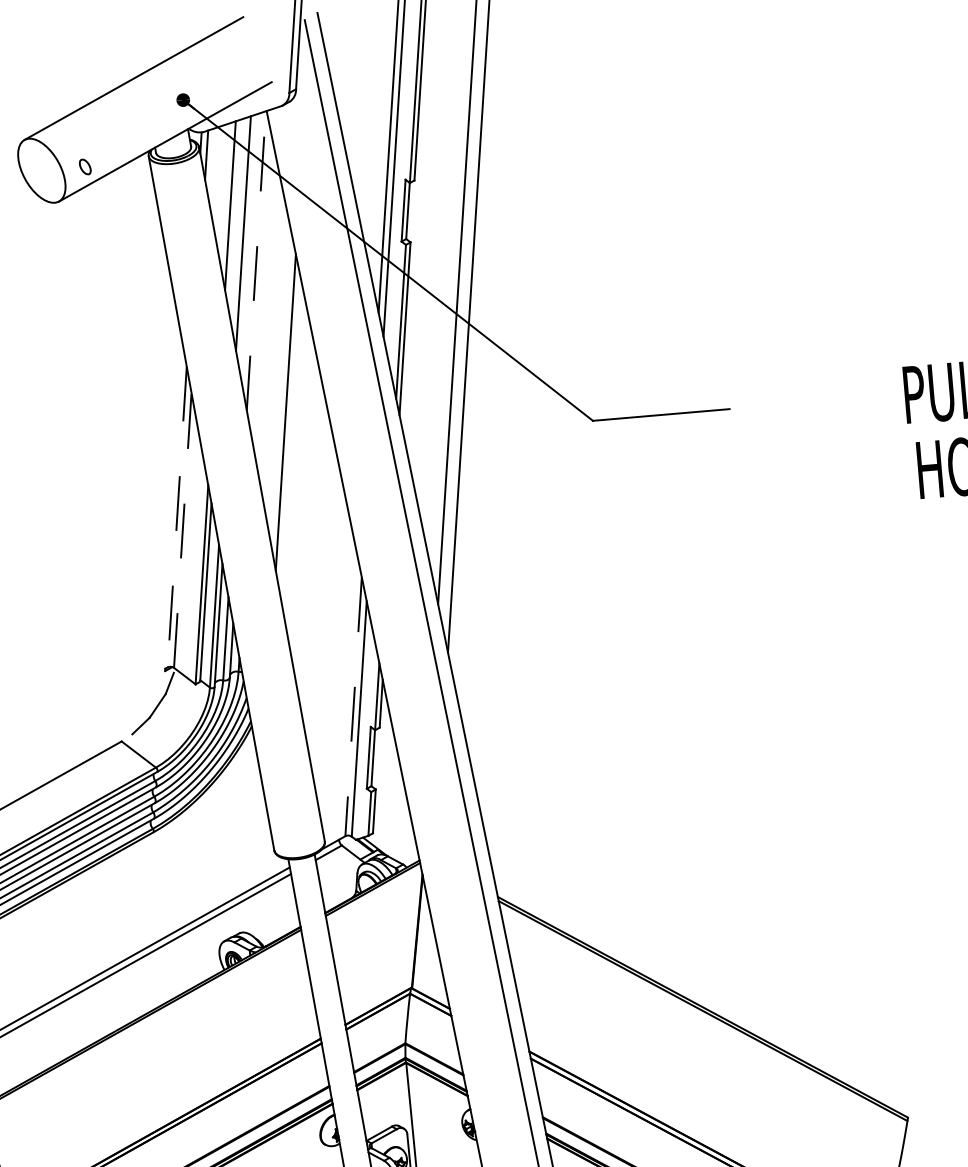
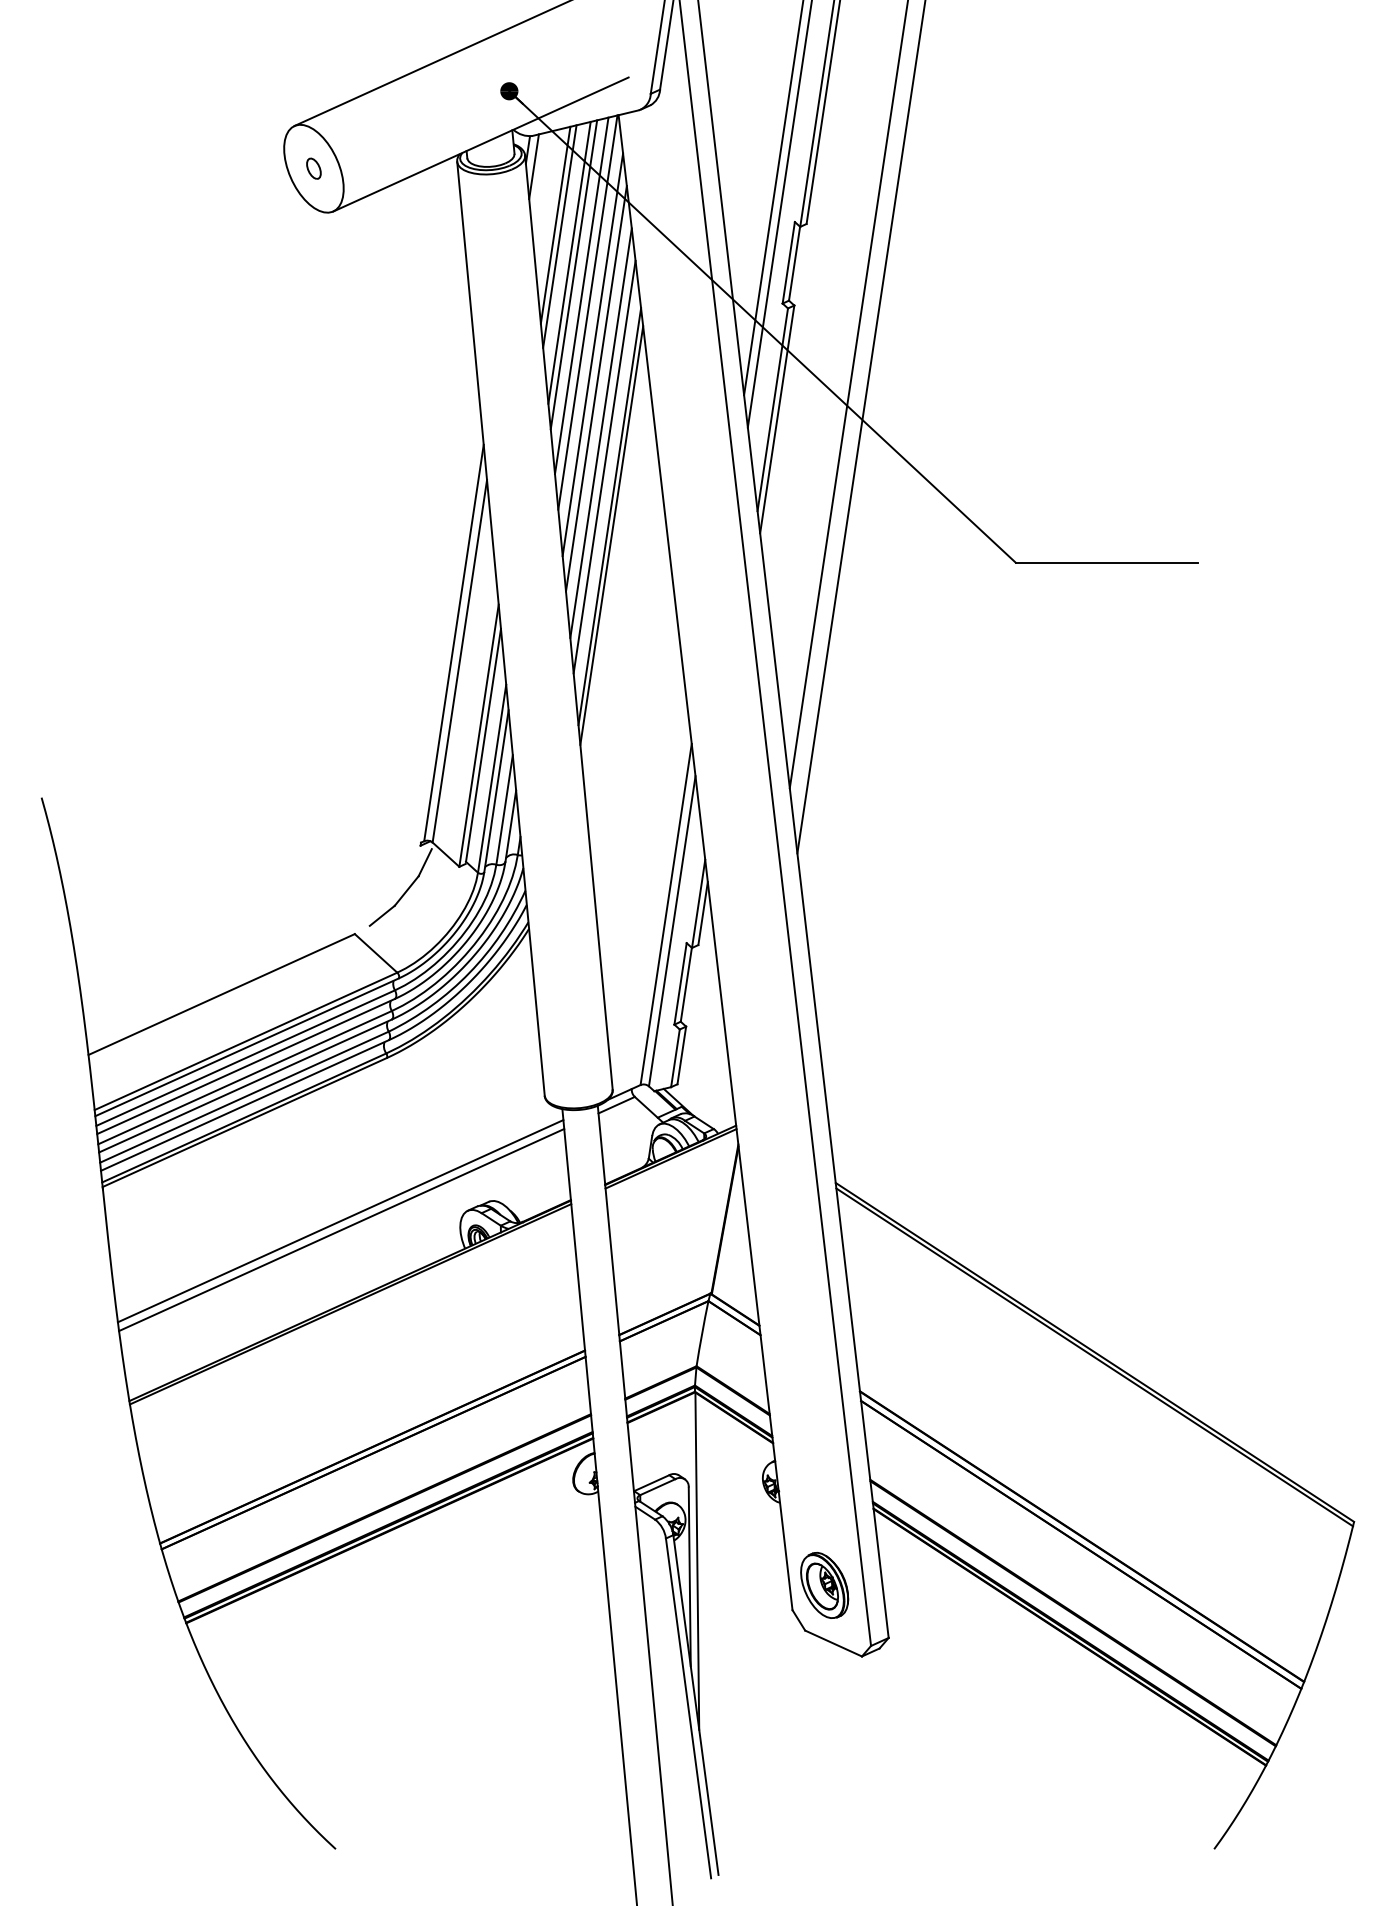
part: (84, 166) -> (313, 168), moved
line: (226, 196) -> (555, 224), added
line: (239, 224) -> (569, 262), added
line: (250, 248) -> (581, 295), added
line: (256, 260) -> (587, 312), dashed -> solid
line: (262, 292) -> (592, 354), added
line: (267, 317) -> (596, 388), added
line: (273, 349) -> (600, 432), added
line: (278, 375) -> (604, 466), added
line: (288, 426) -> (611, 535), added
line: (176, 517) -> (453, 643), dashed -> solid
line: (182, 529) -> (459, 660), dashed -> solid
line: (353, 706) -> (666, 914), dashed -> solid

